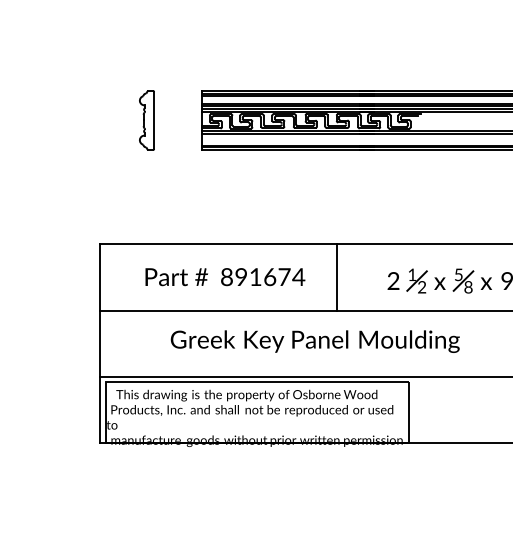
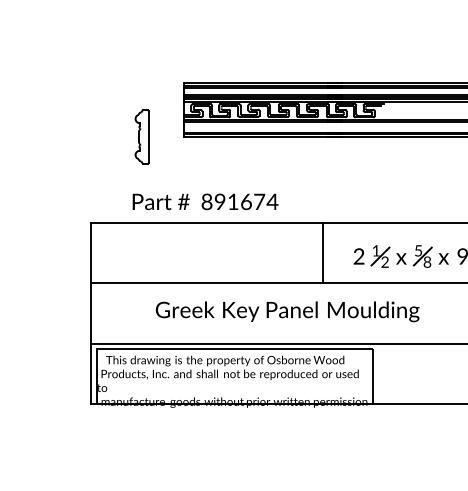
part: (146, 119) -> (141, 136), moved
text: (225, 276) -> (205, 201), moved
line: (337, 276) -> (323, 252), moved

